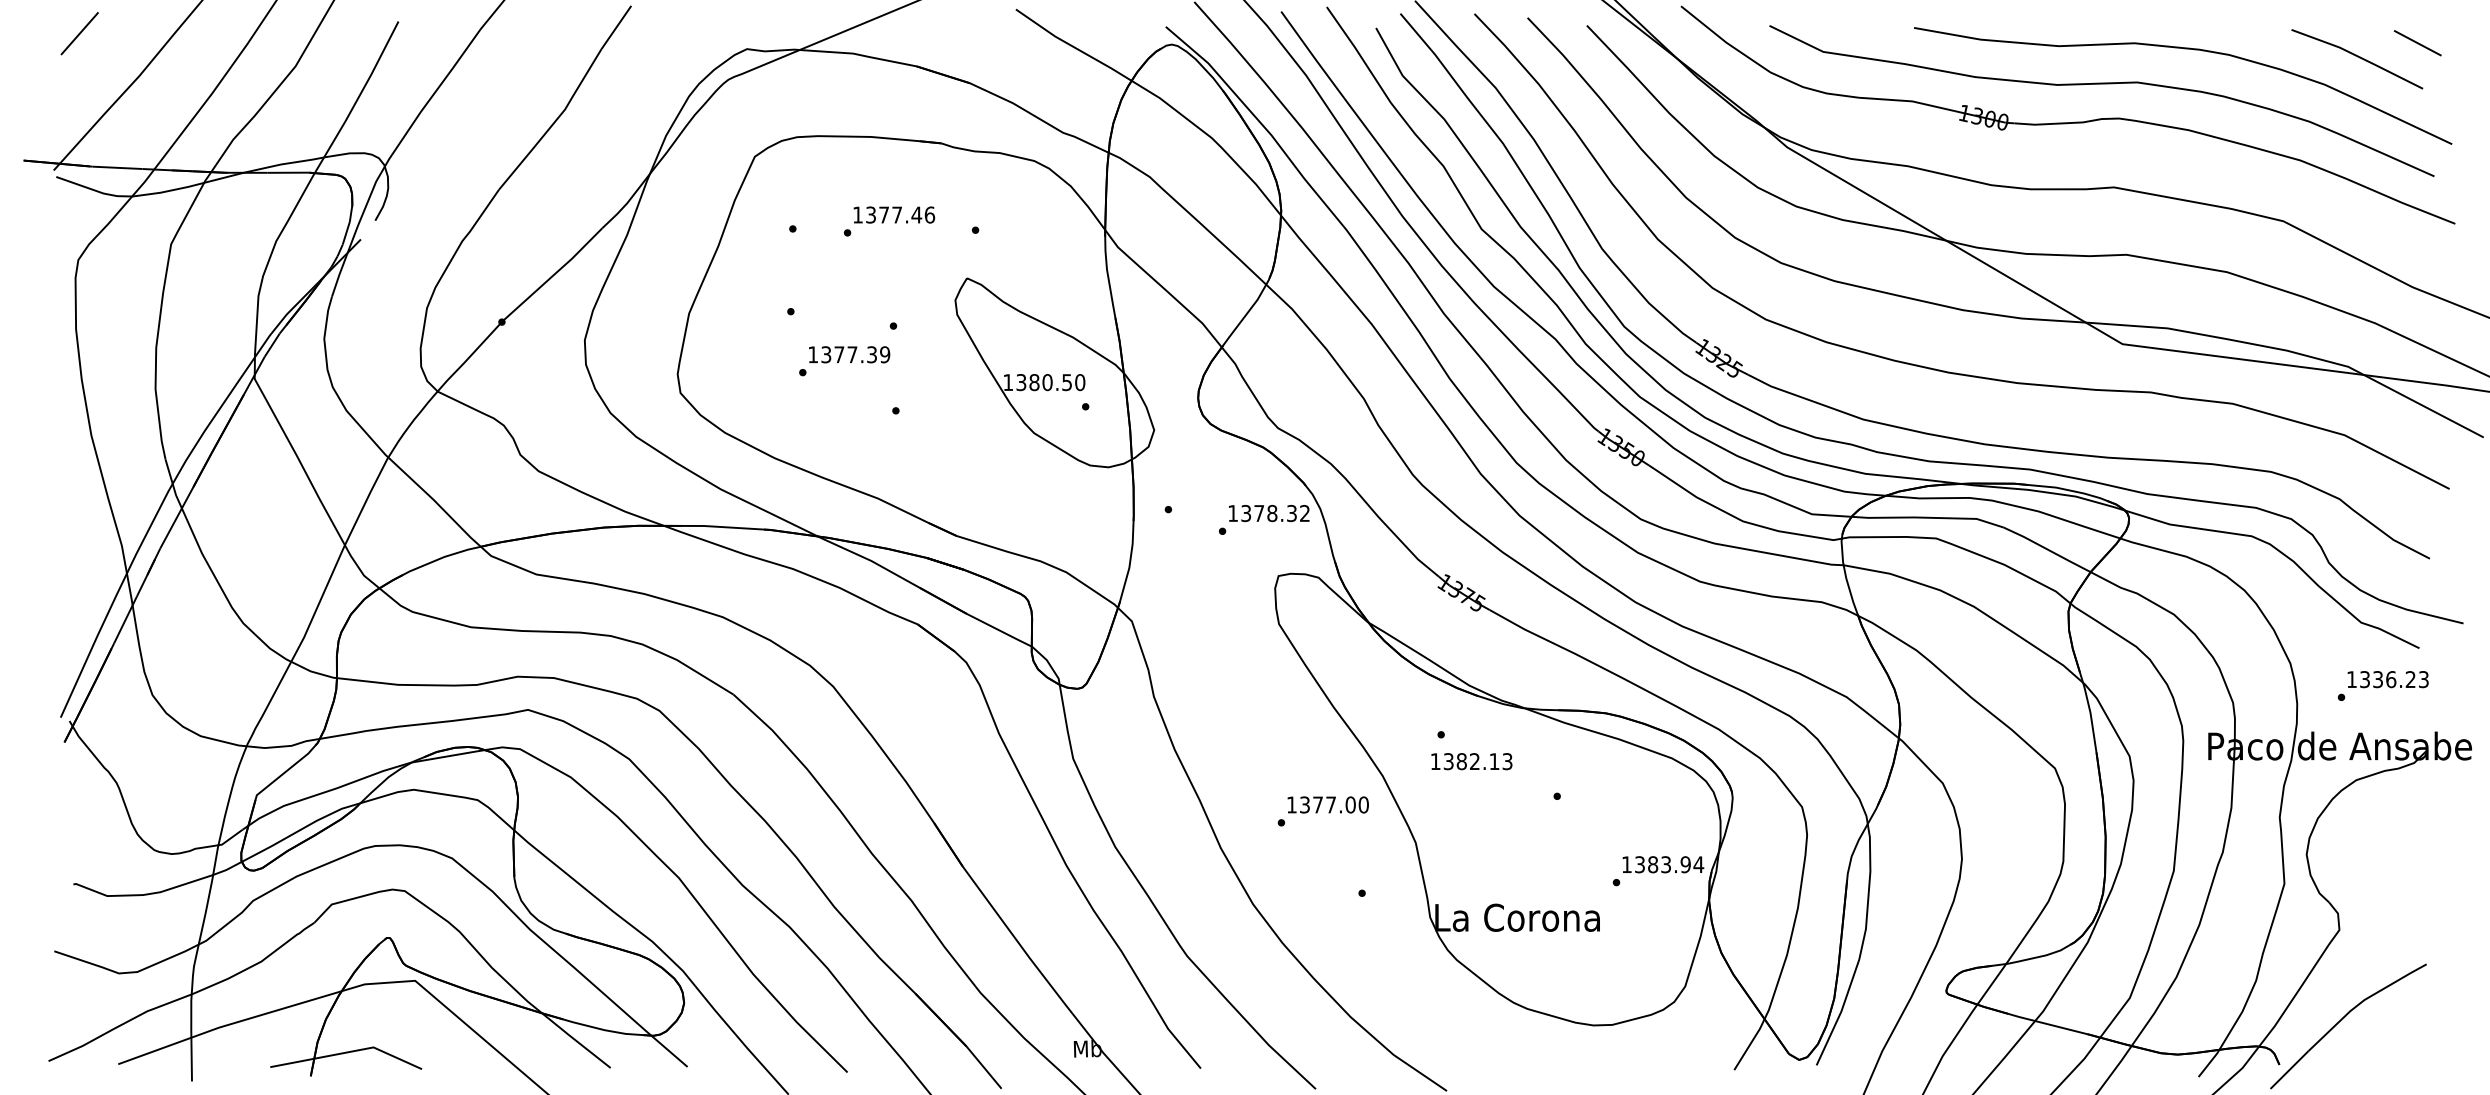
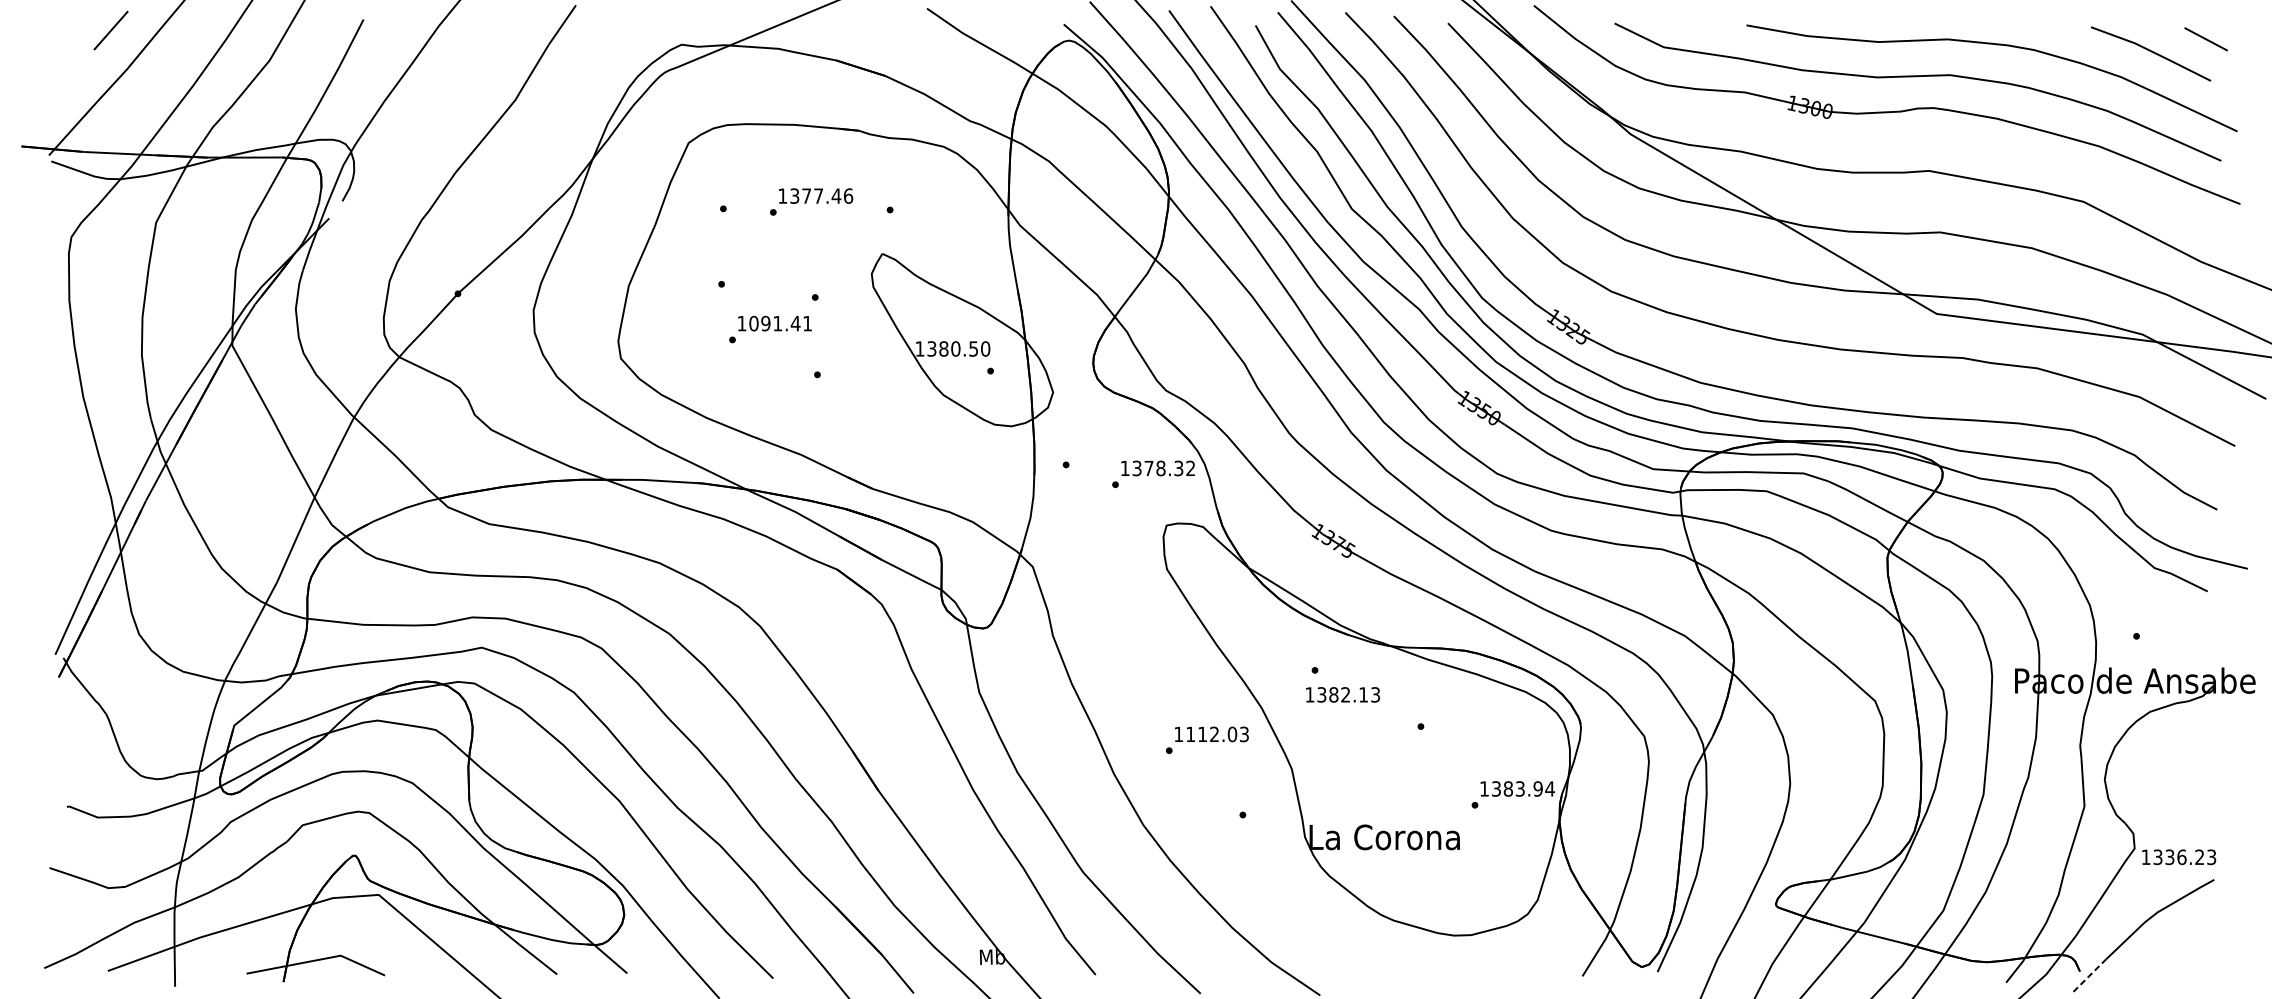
line: (79, 33) -> (110, 30), moved
text: (855, 354) -> (780, 323), 1377.39 -> 1091.41
text: (2387, 679) -> (2178, 857), moved
text: (1334, 804) -> (1217, 734), 1377.00 -> 1112.03
line: (2289, 1070) -> (2089, 976), solid -> dashed

